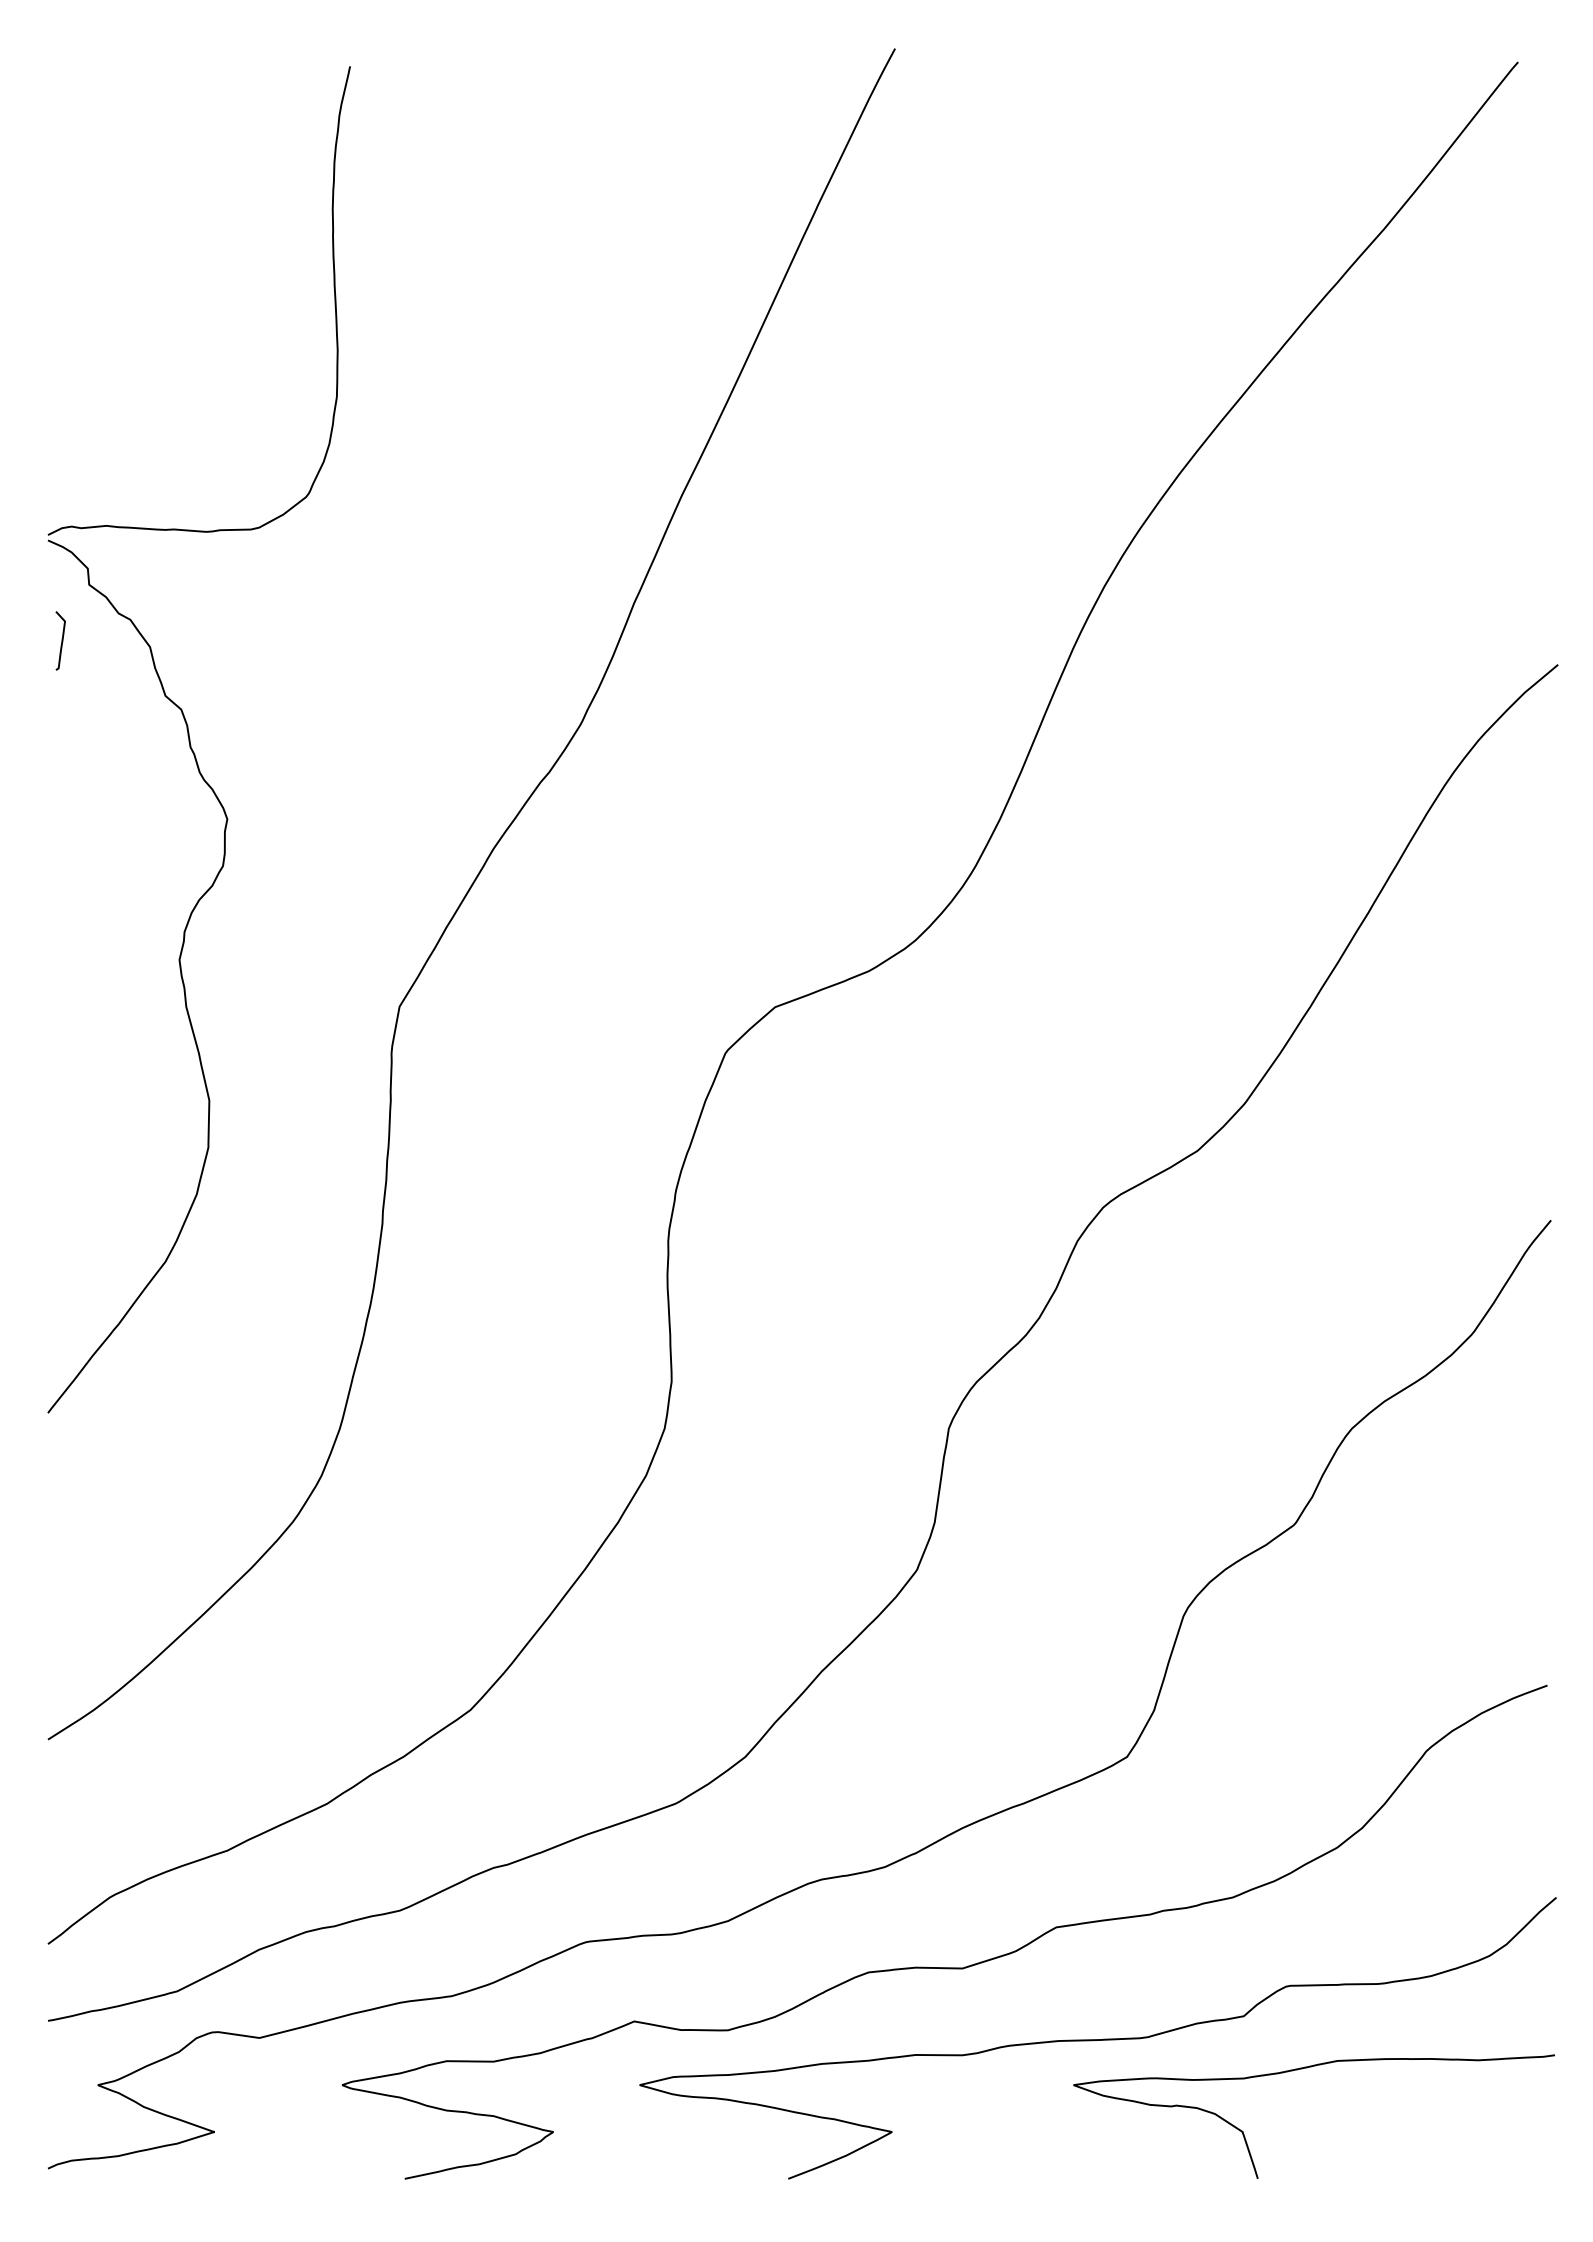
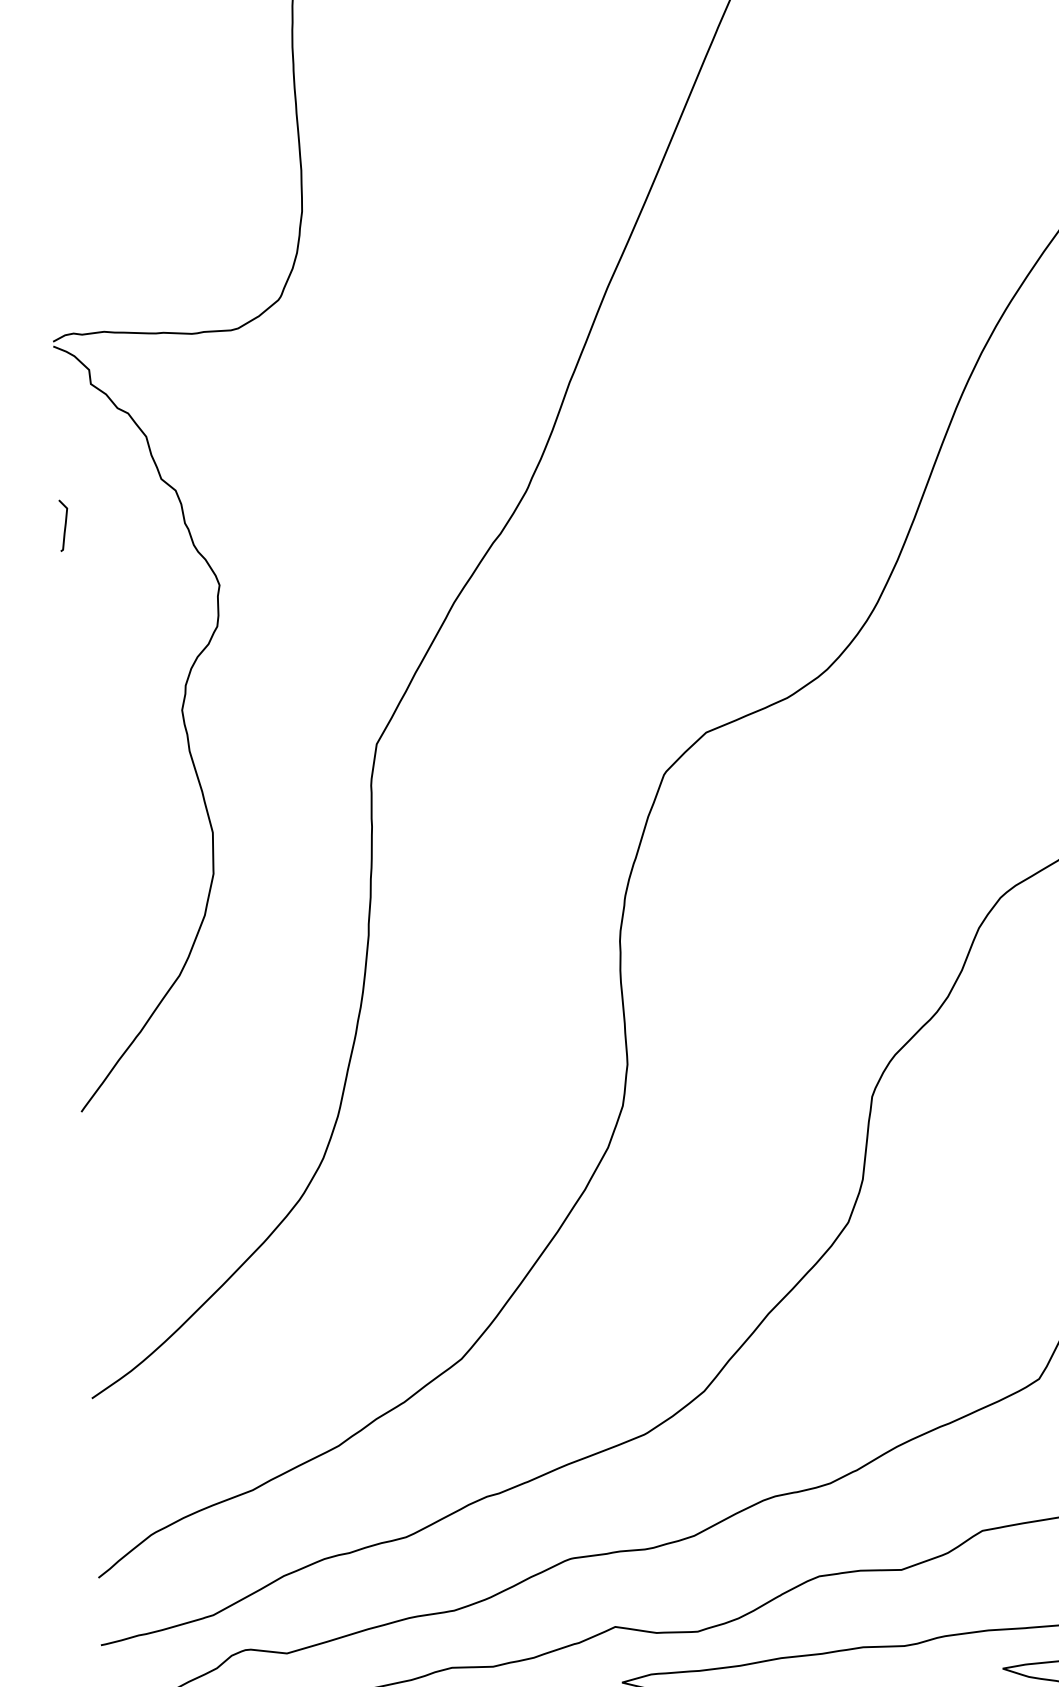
curve: (61, 640) -> (64, 525), moved

